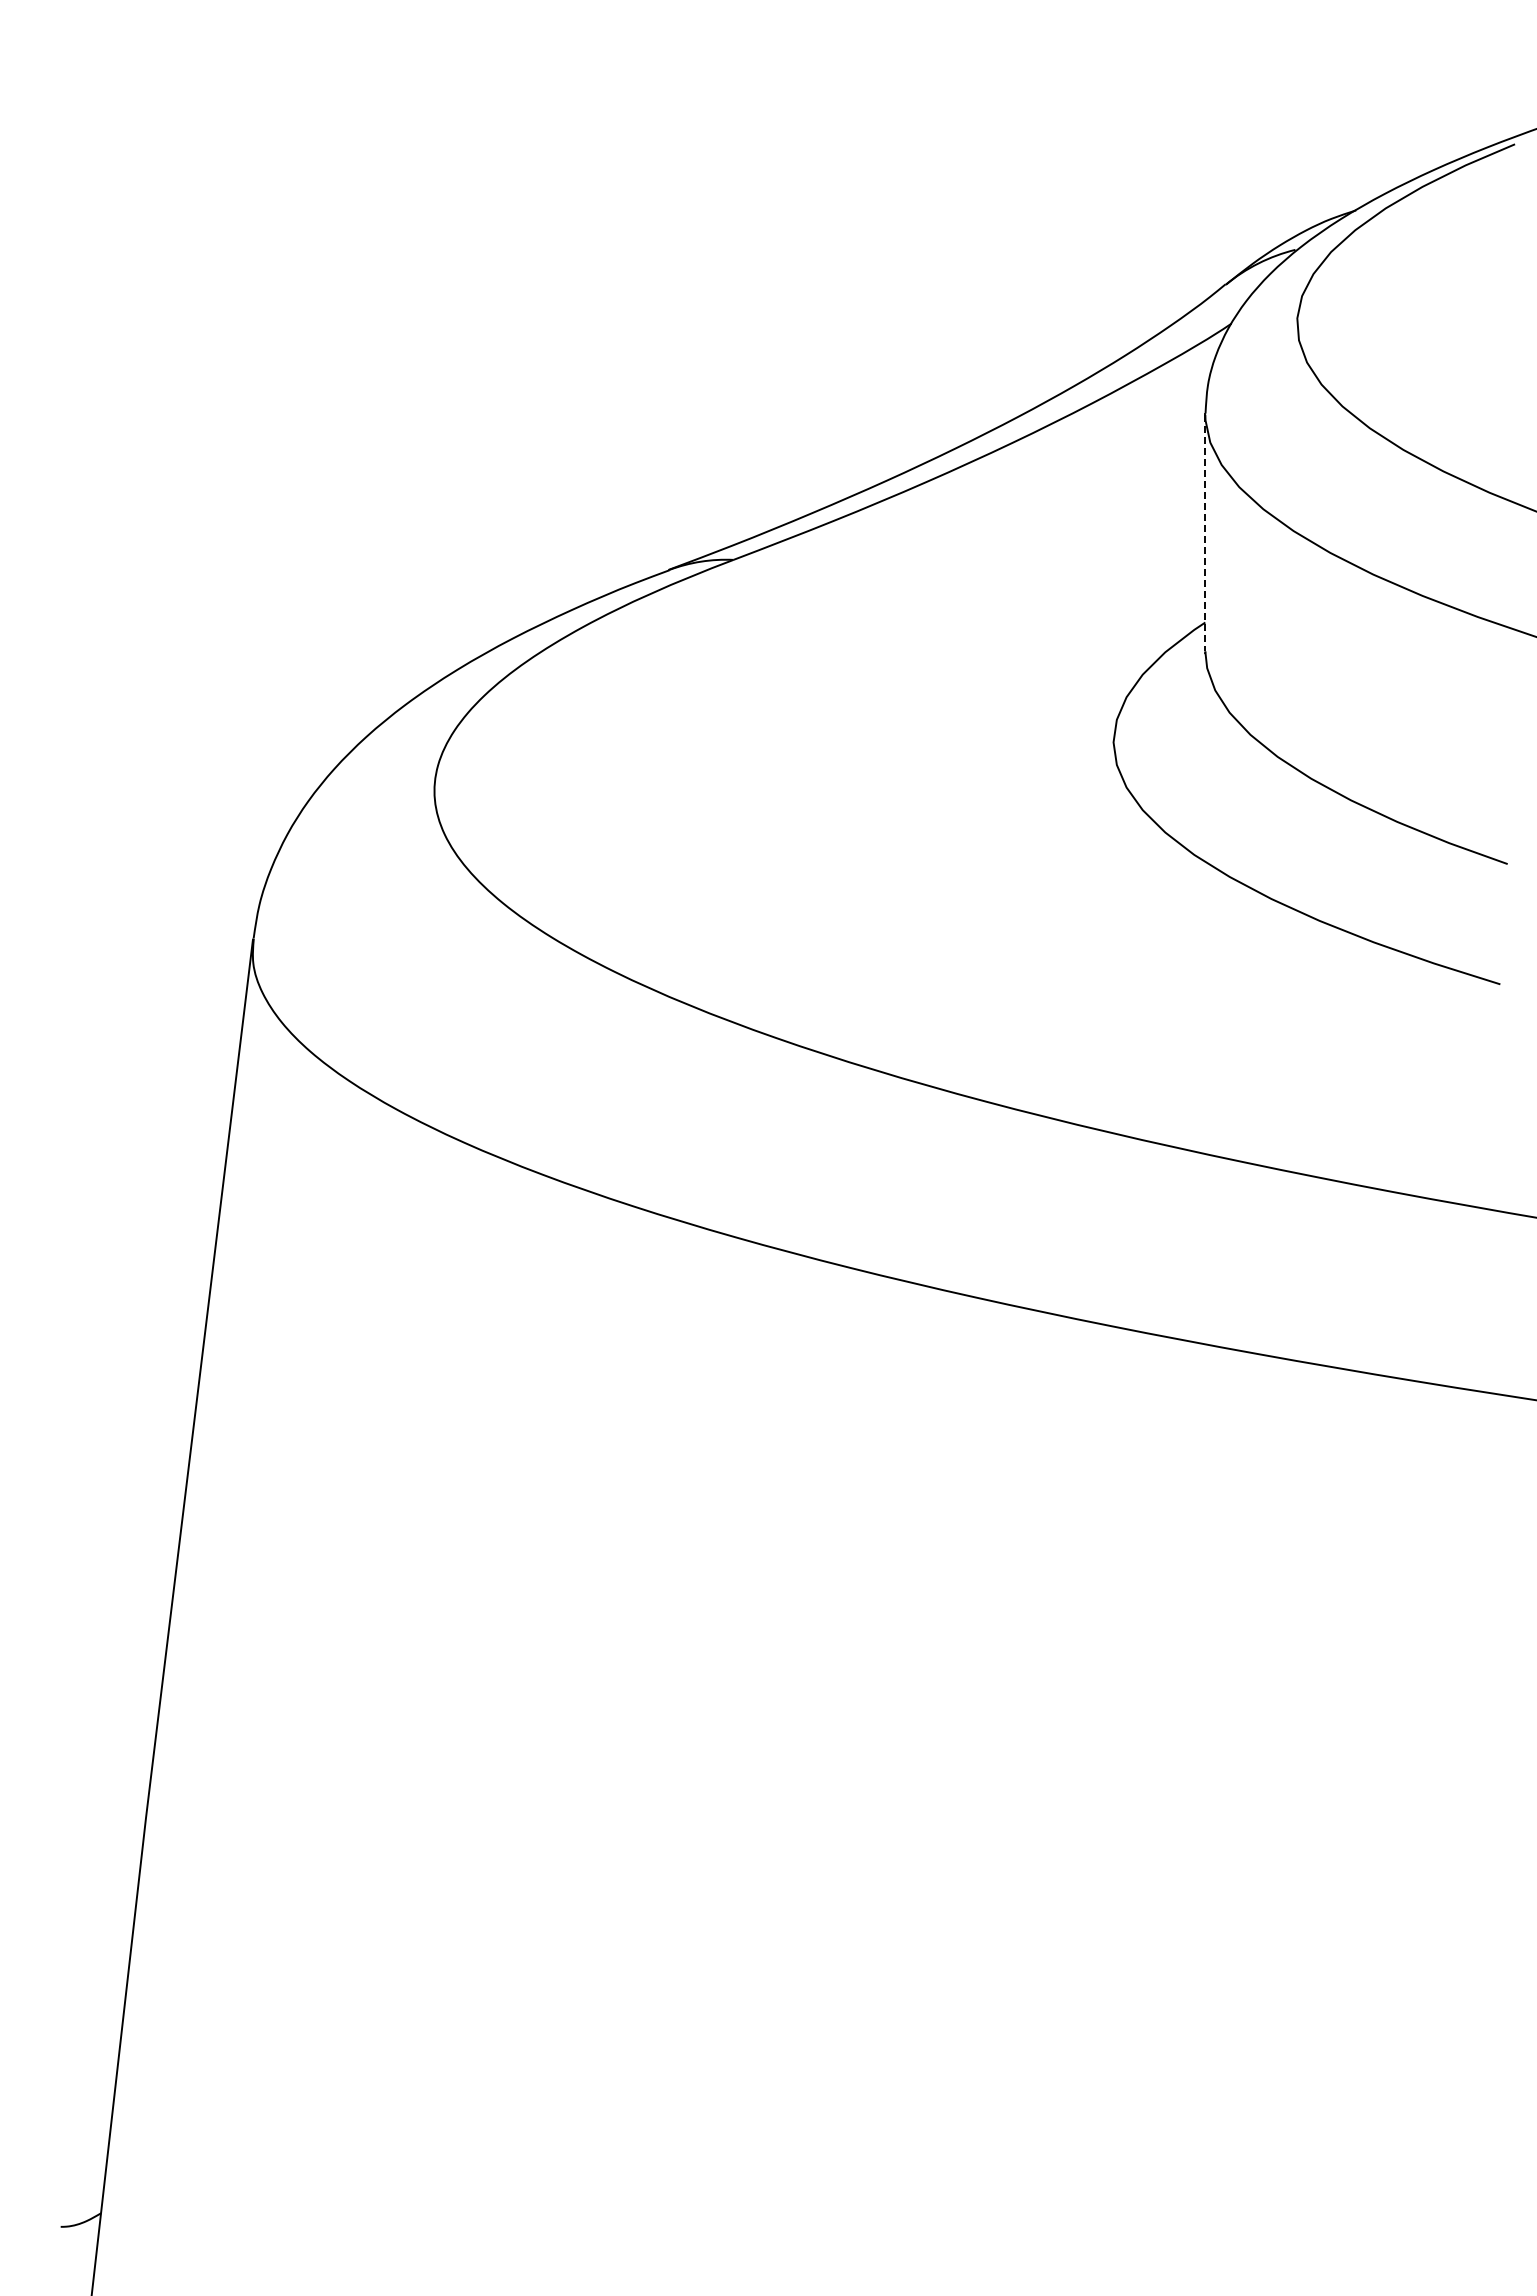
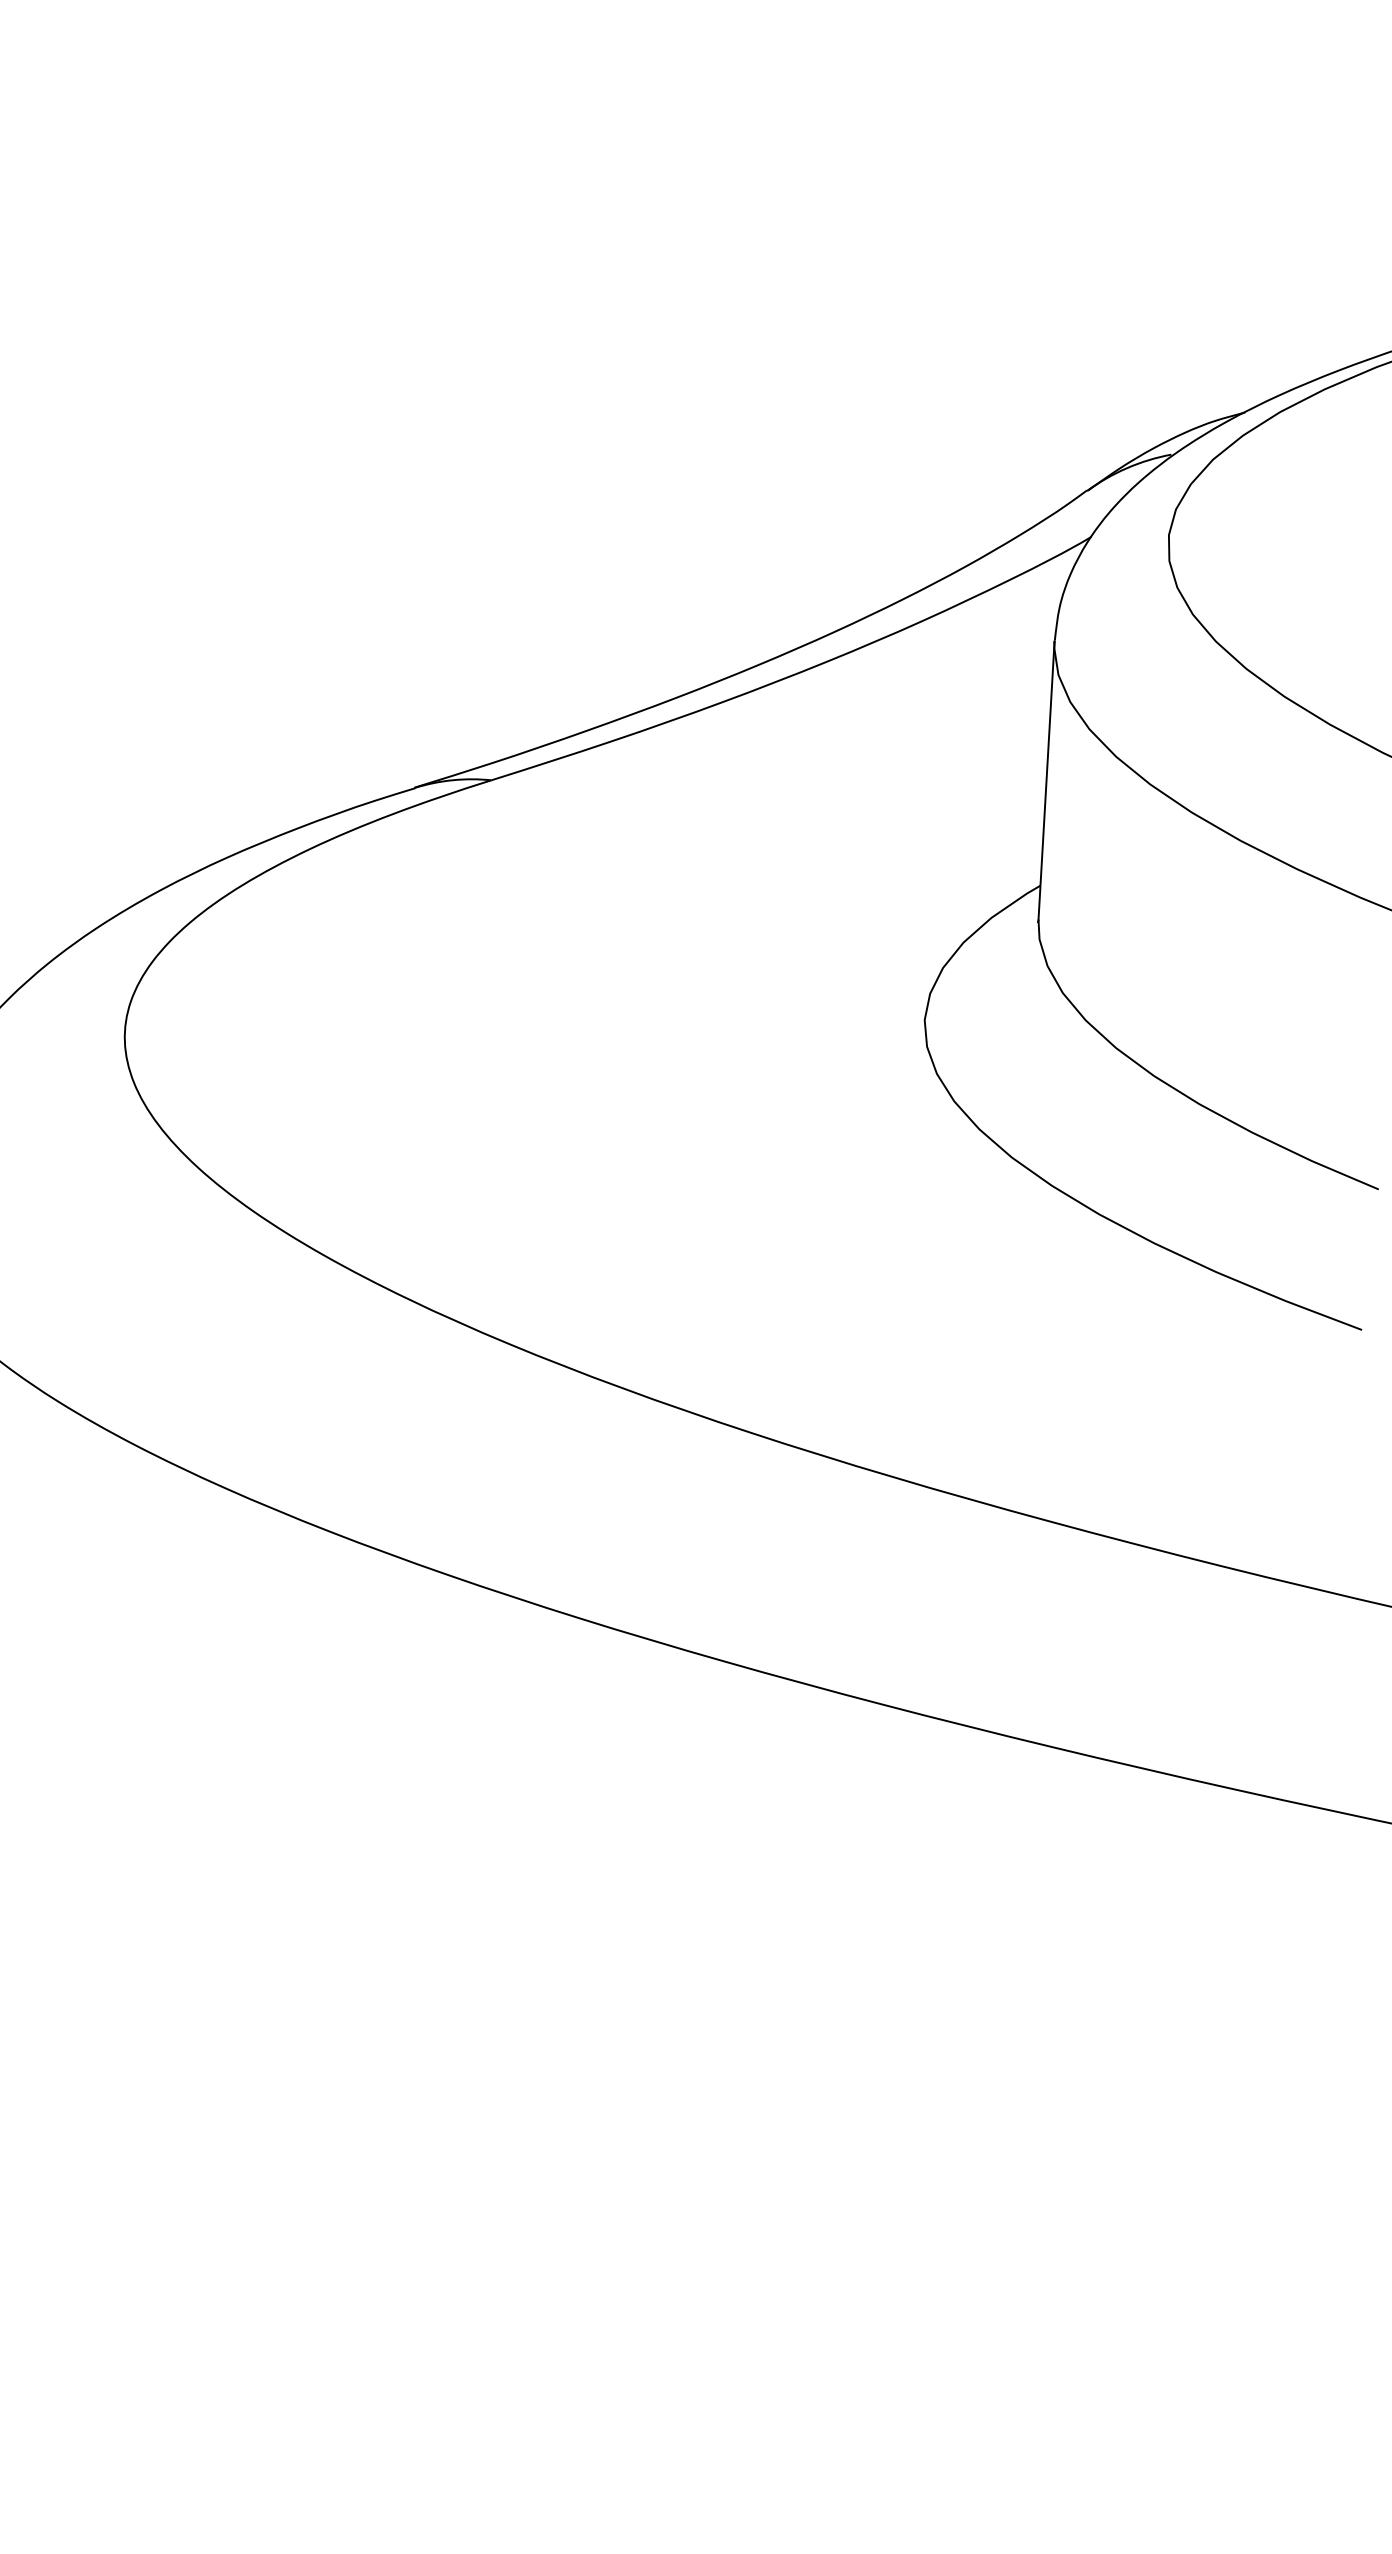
line: (1205, 533) -> (1046, 781), dashed -> solid

